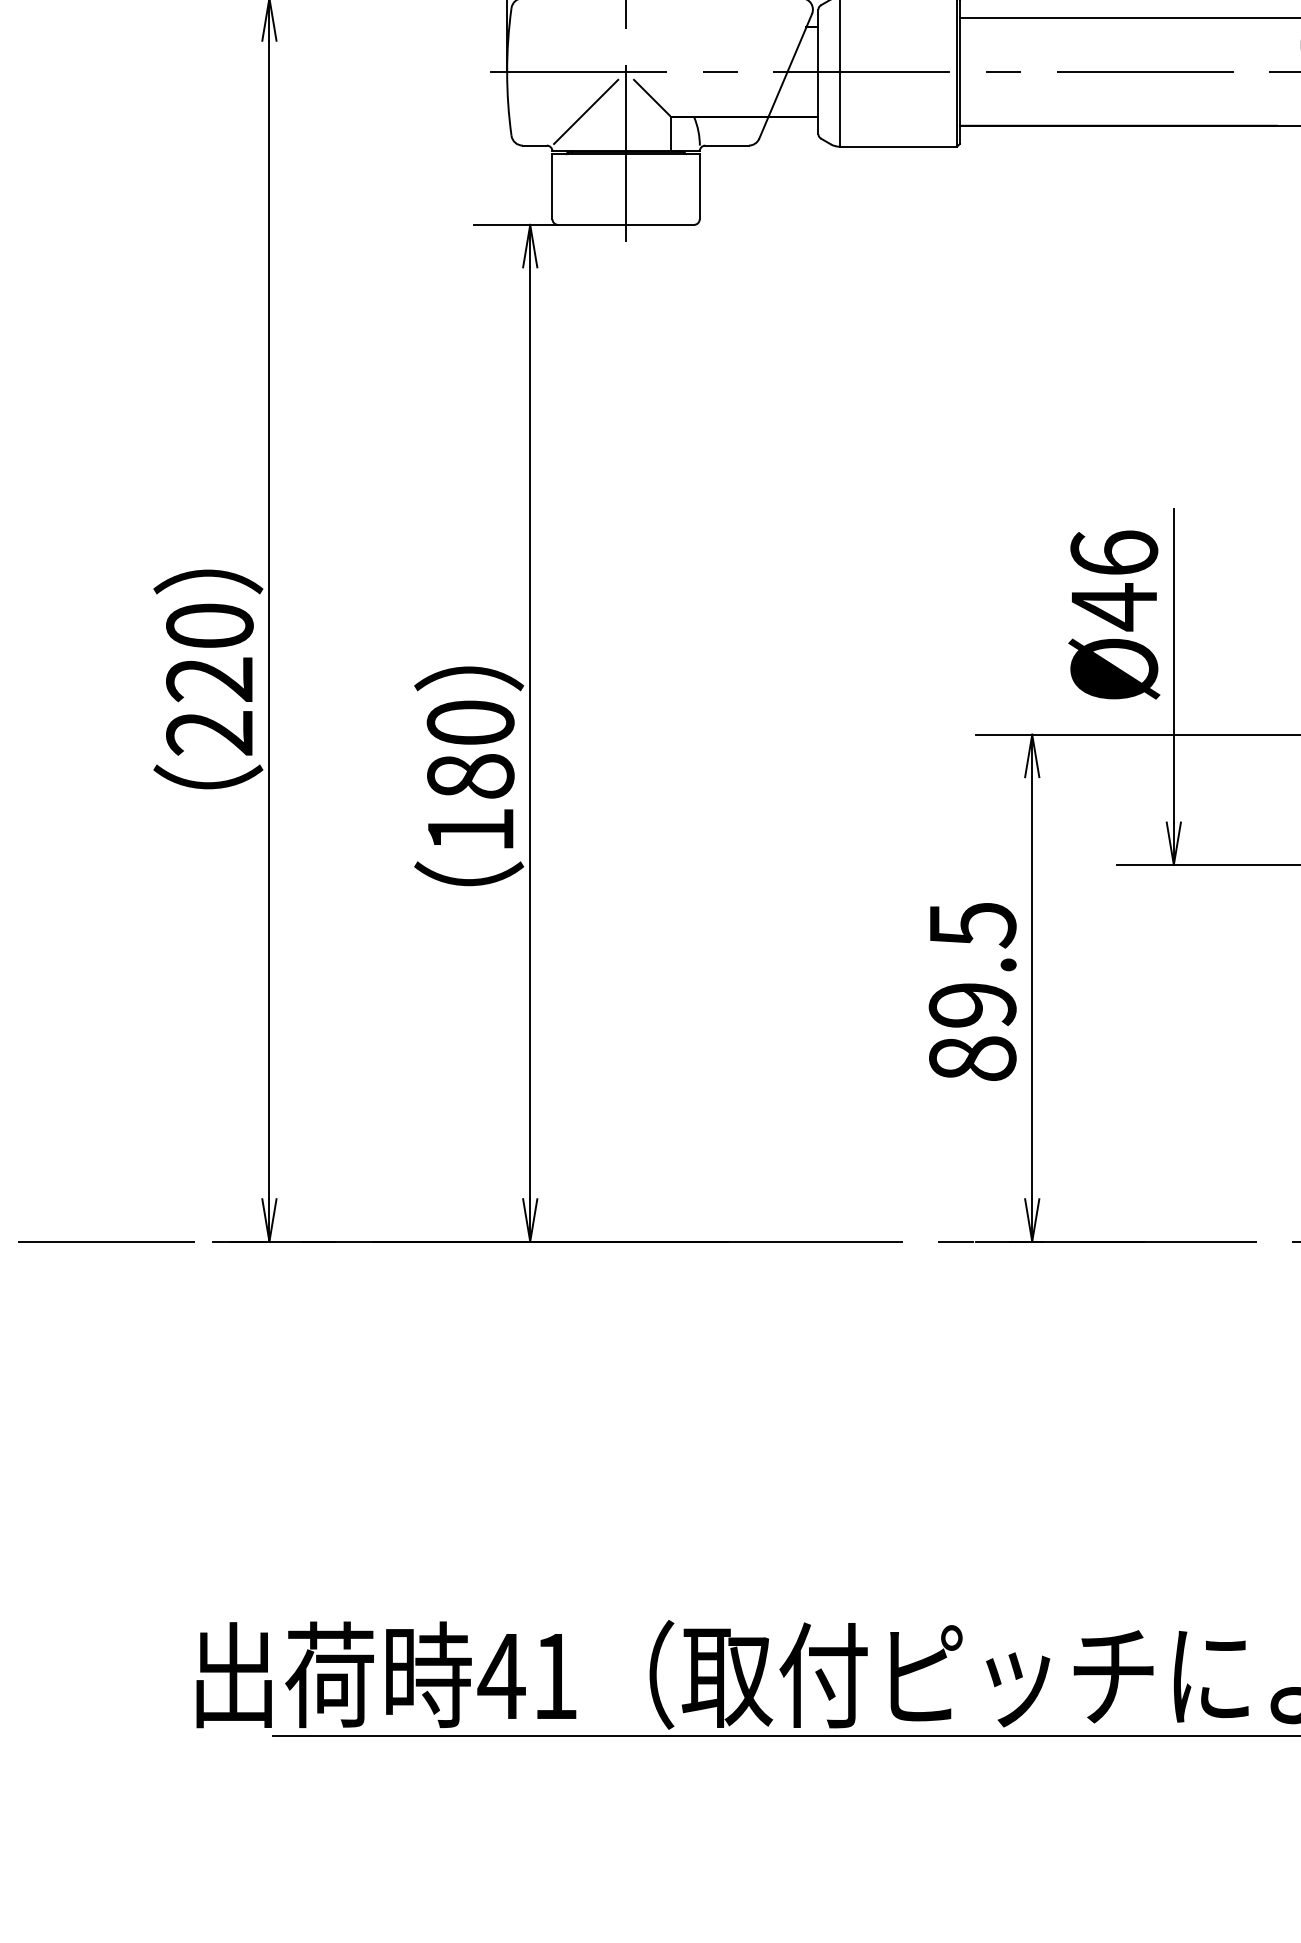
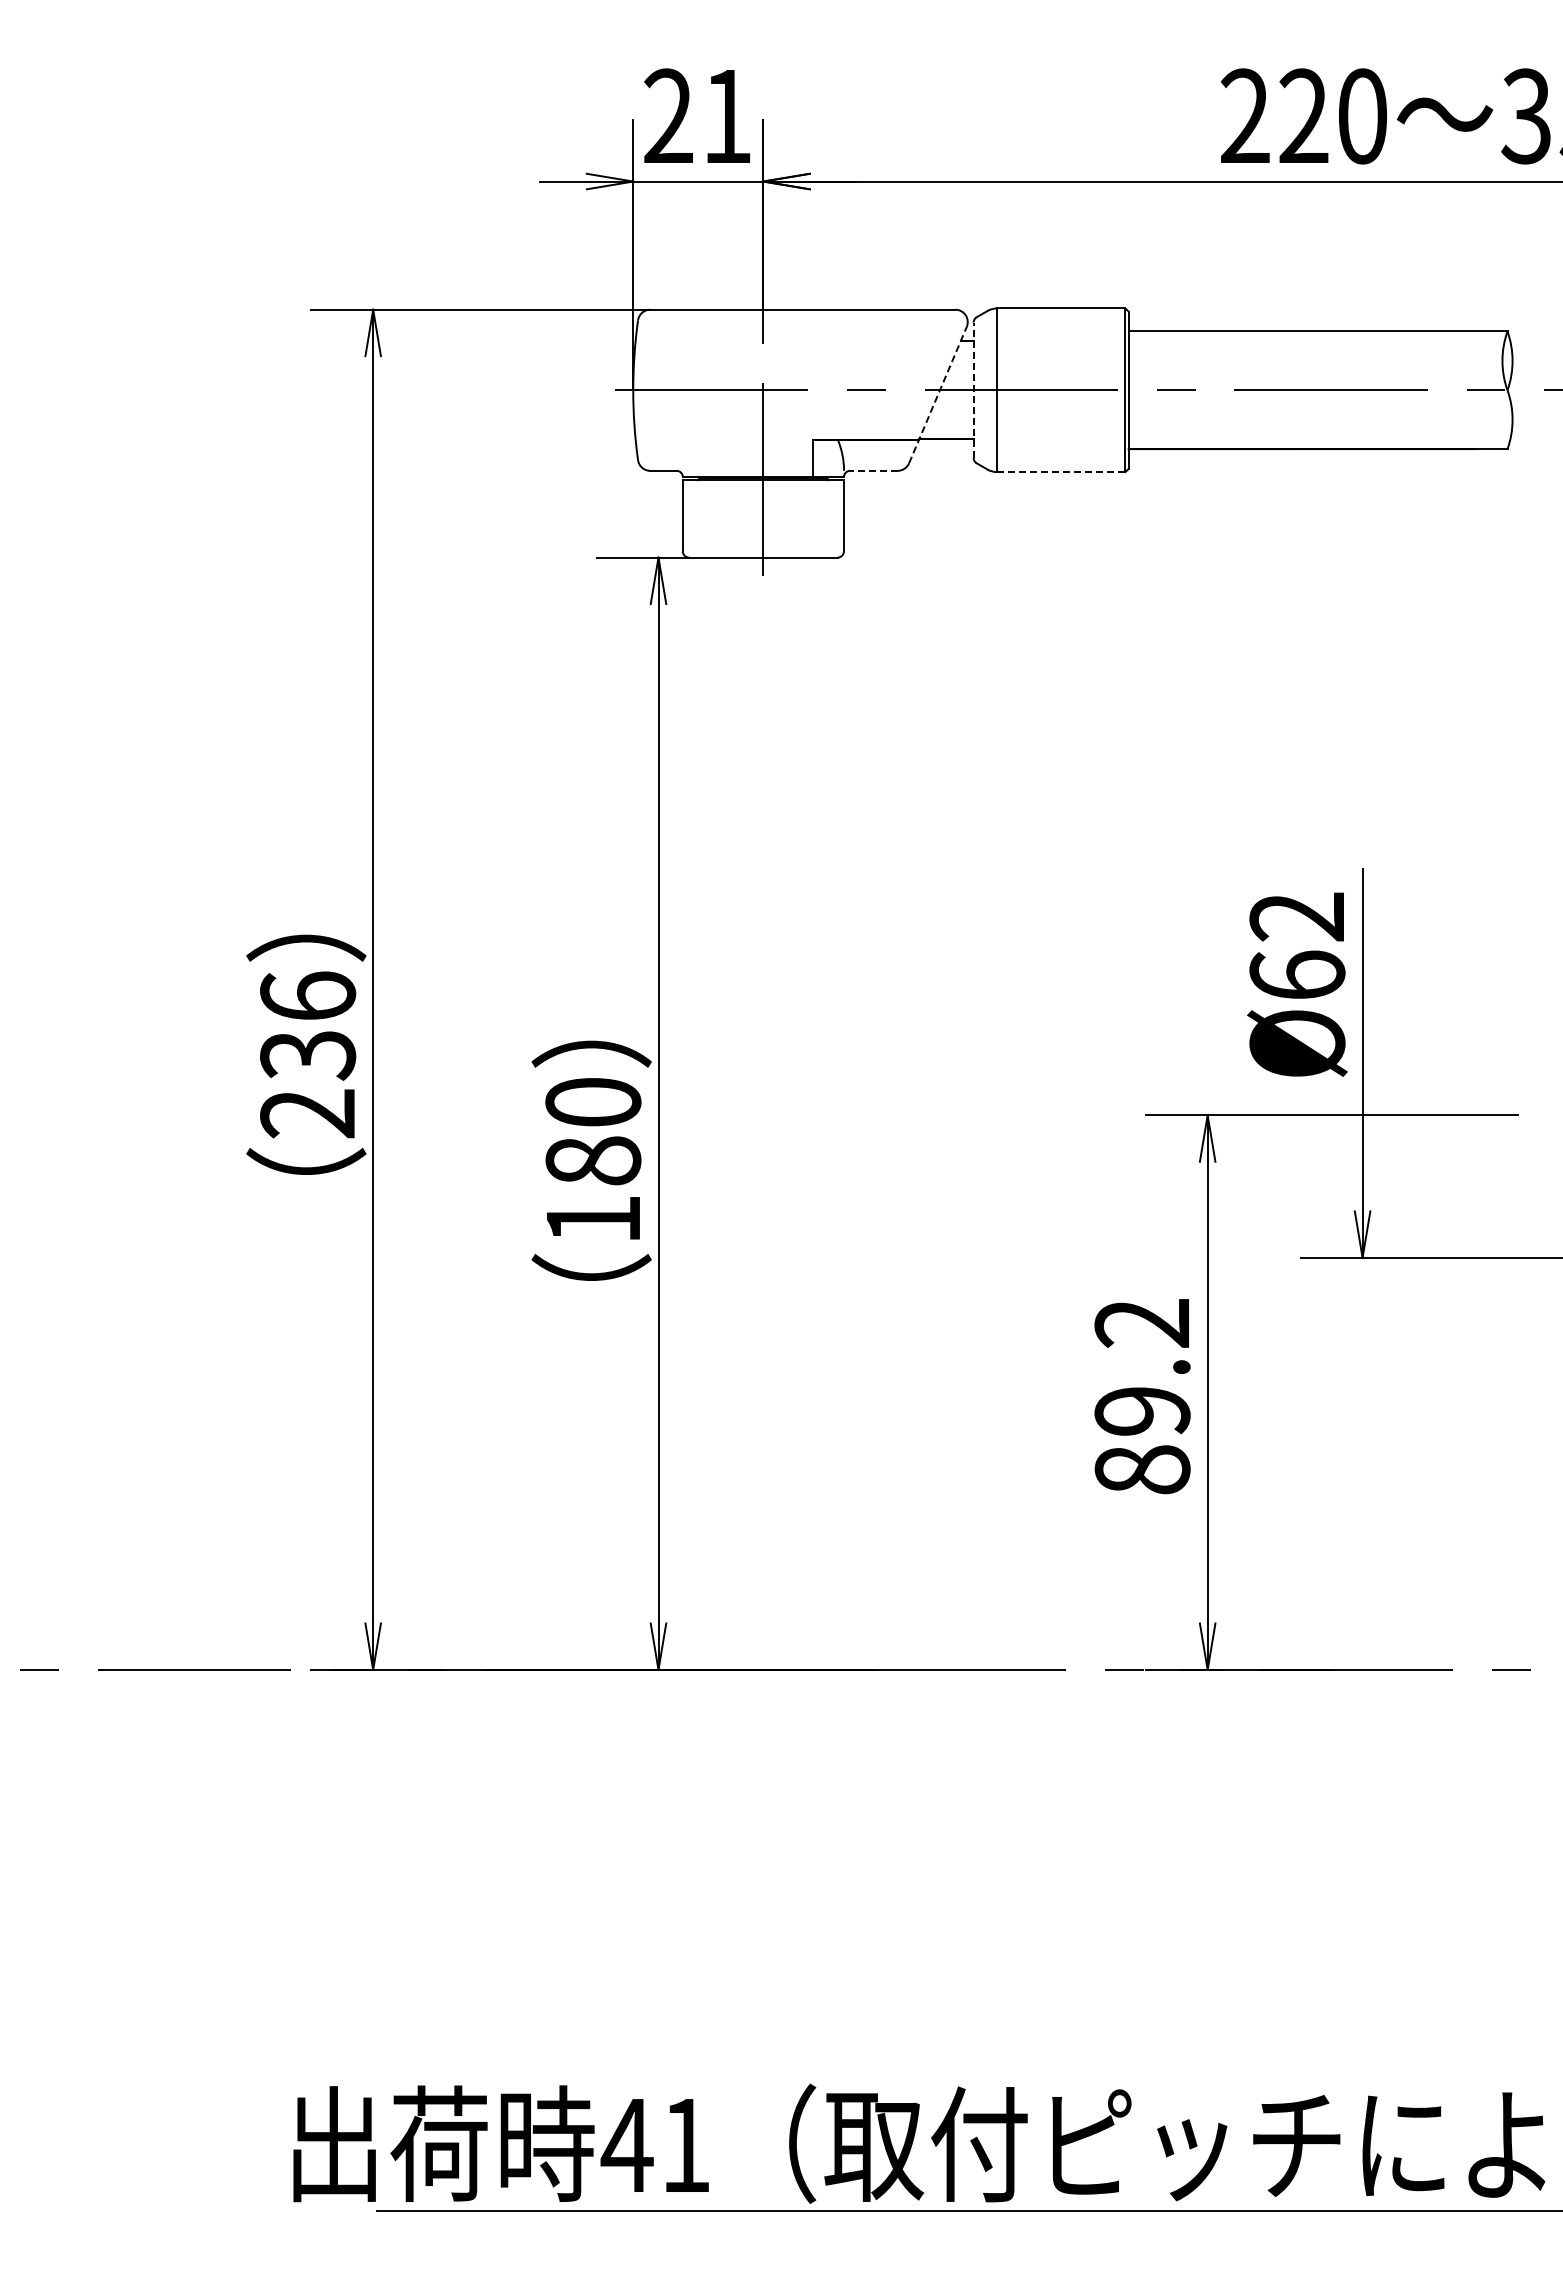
line: (818, 72) -> (973, 390), solid -> dashed
line: (786, 75) -> (938, 394), solid -> dashed
line: (651, 97) -> (791, 418), removed
line: (585, 111) -> (719, 433), removed
line: (726, 145) -> (873, 470), solid -> dashed
line: (898, 147) -> (1061, 472), solid -> dashed
text: (1114, 581) -> (1297, 947), Ø46 -> Ø62
text: (210, 652) -> (308, 1025), 220 -> 236
text: (972, 925) -> (1142, 1324), 89.5 -> 89.2

